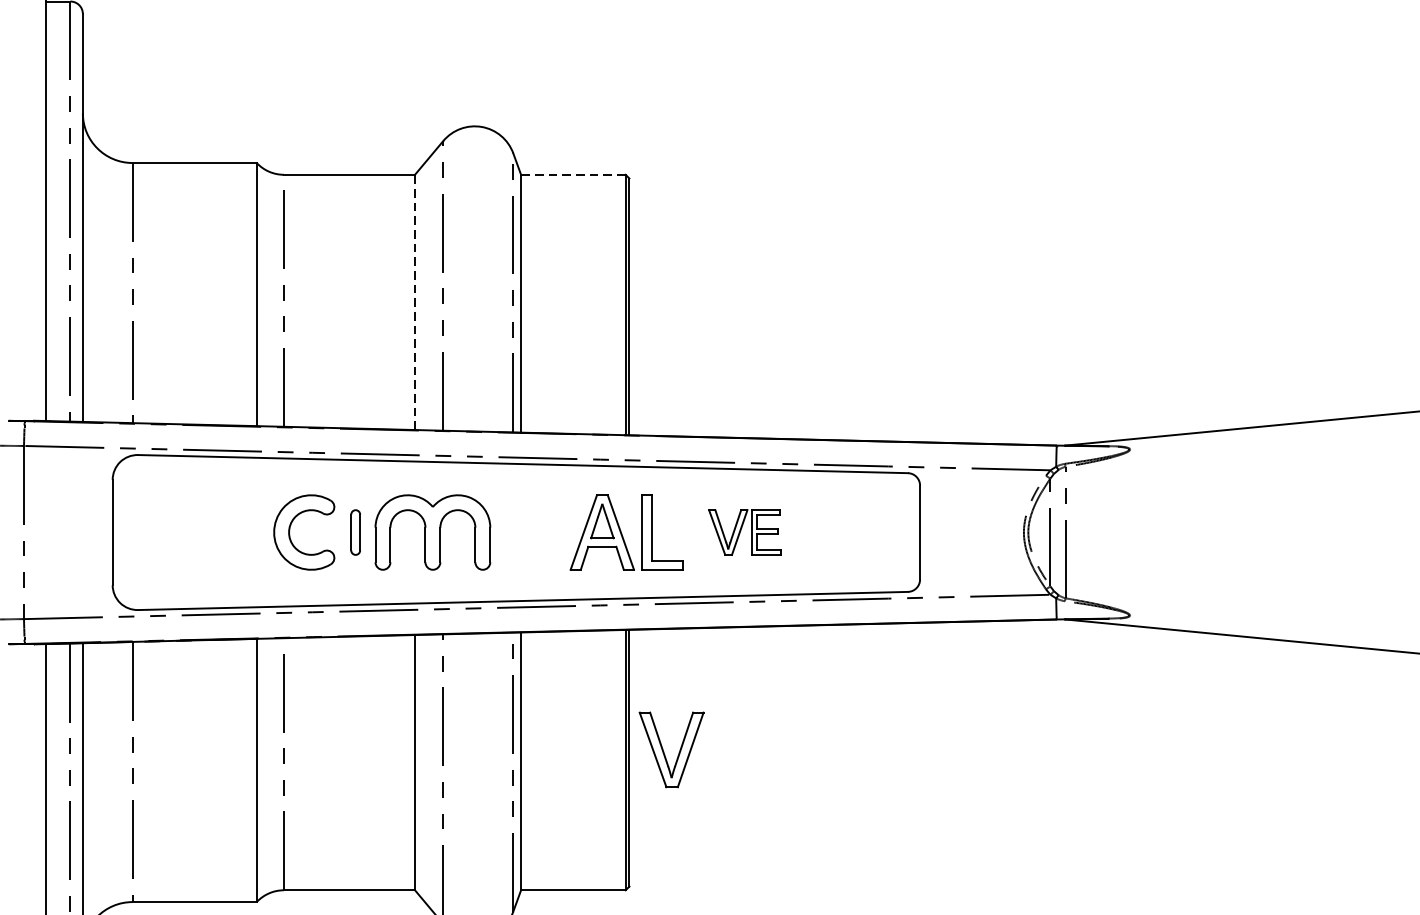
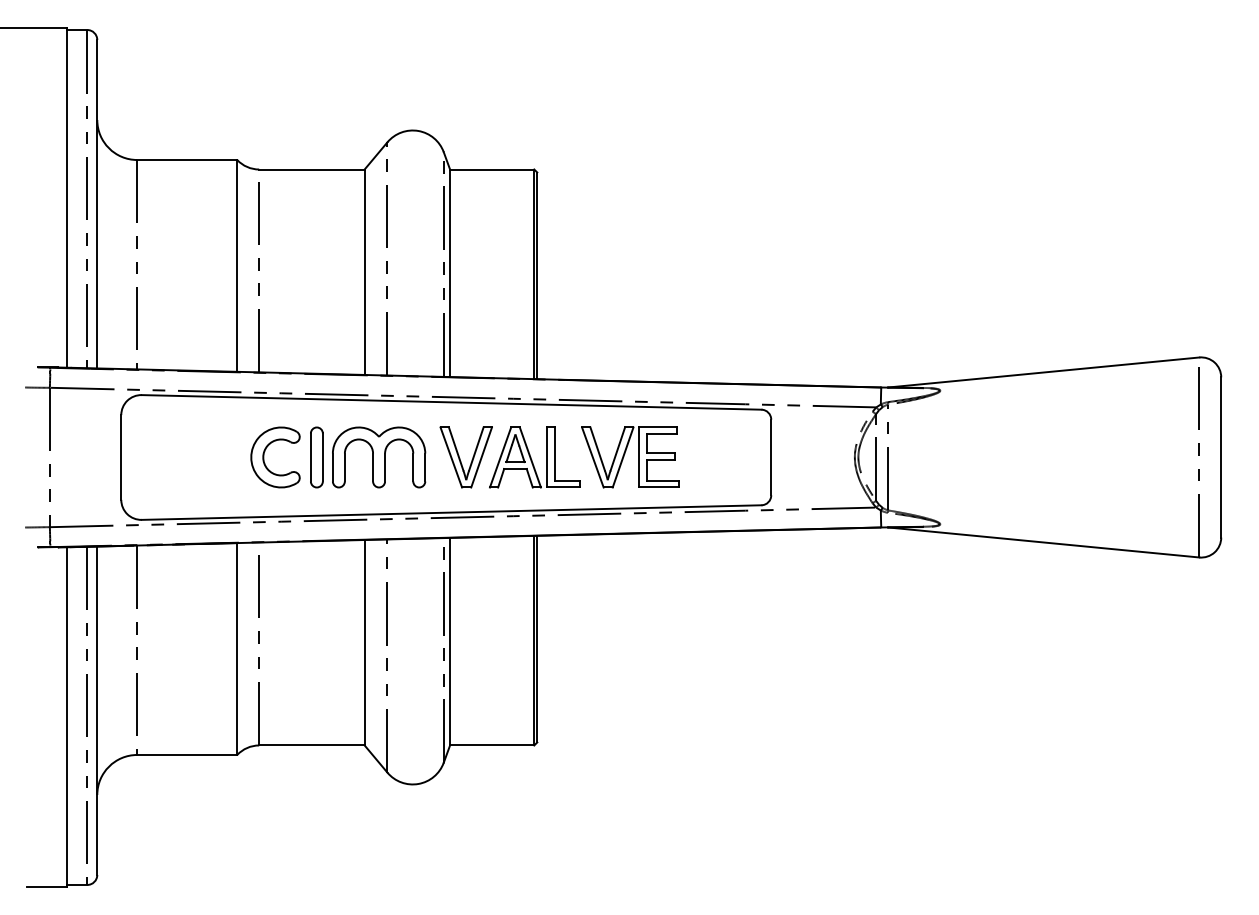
line: (572, 174) -> (491, 169), dashed -> solid
line: (414, 302) -> (364, 272), dashed -> solid
part: (355, 532) -> (316, 457), size x1.67
part: (745, 532) -> (630, 457), size x1.67
part: (670, 749) -> (465, 457), moved

